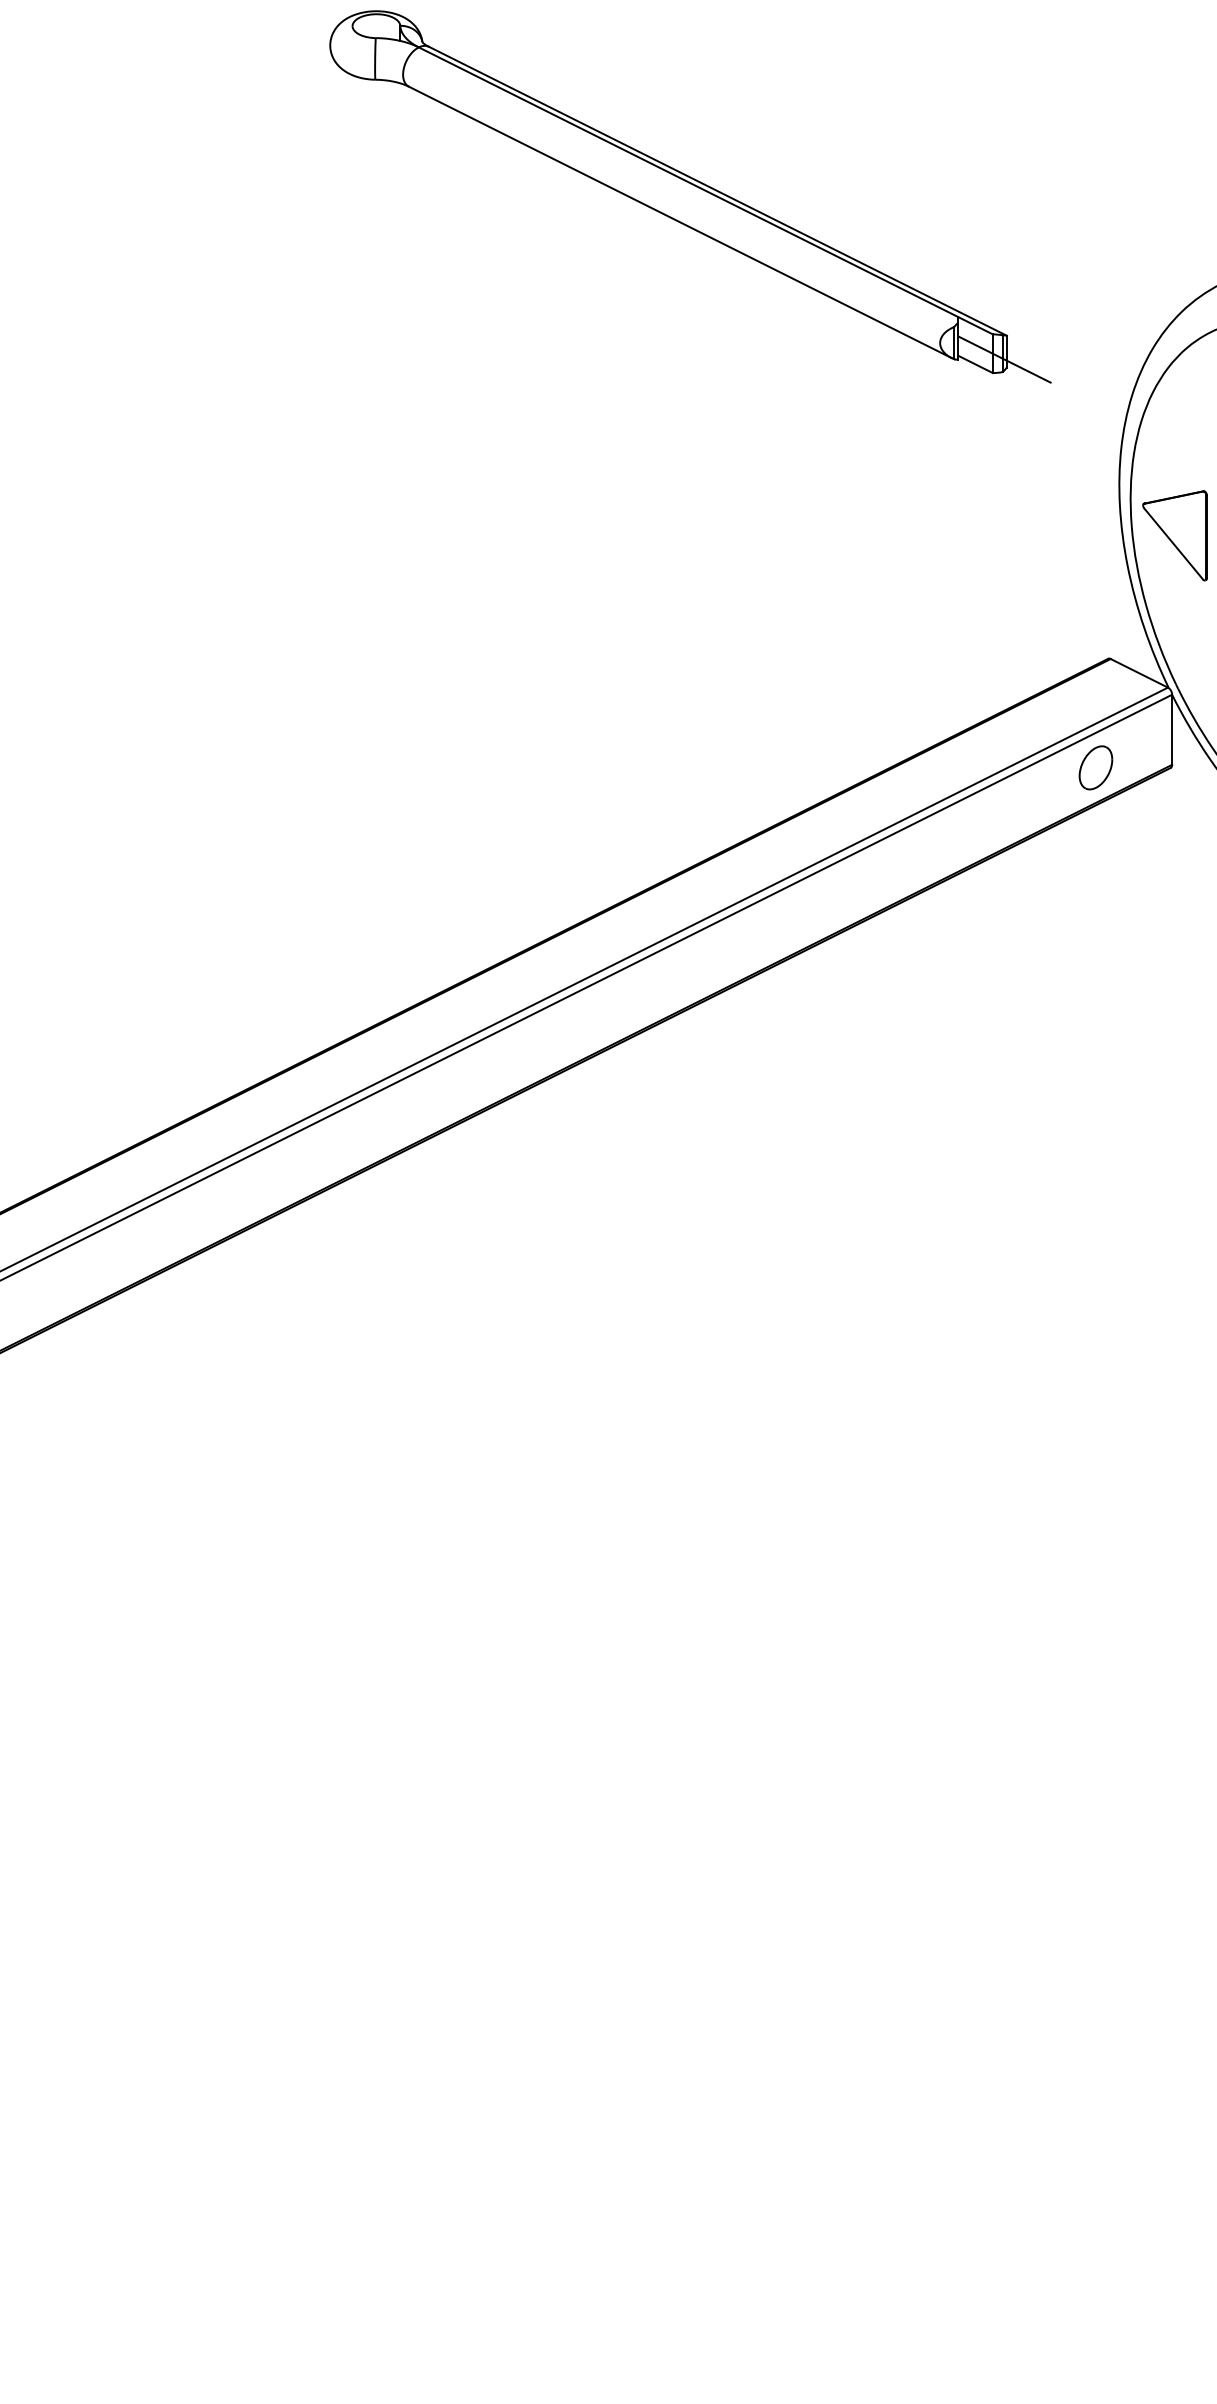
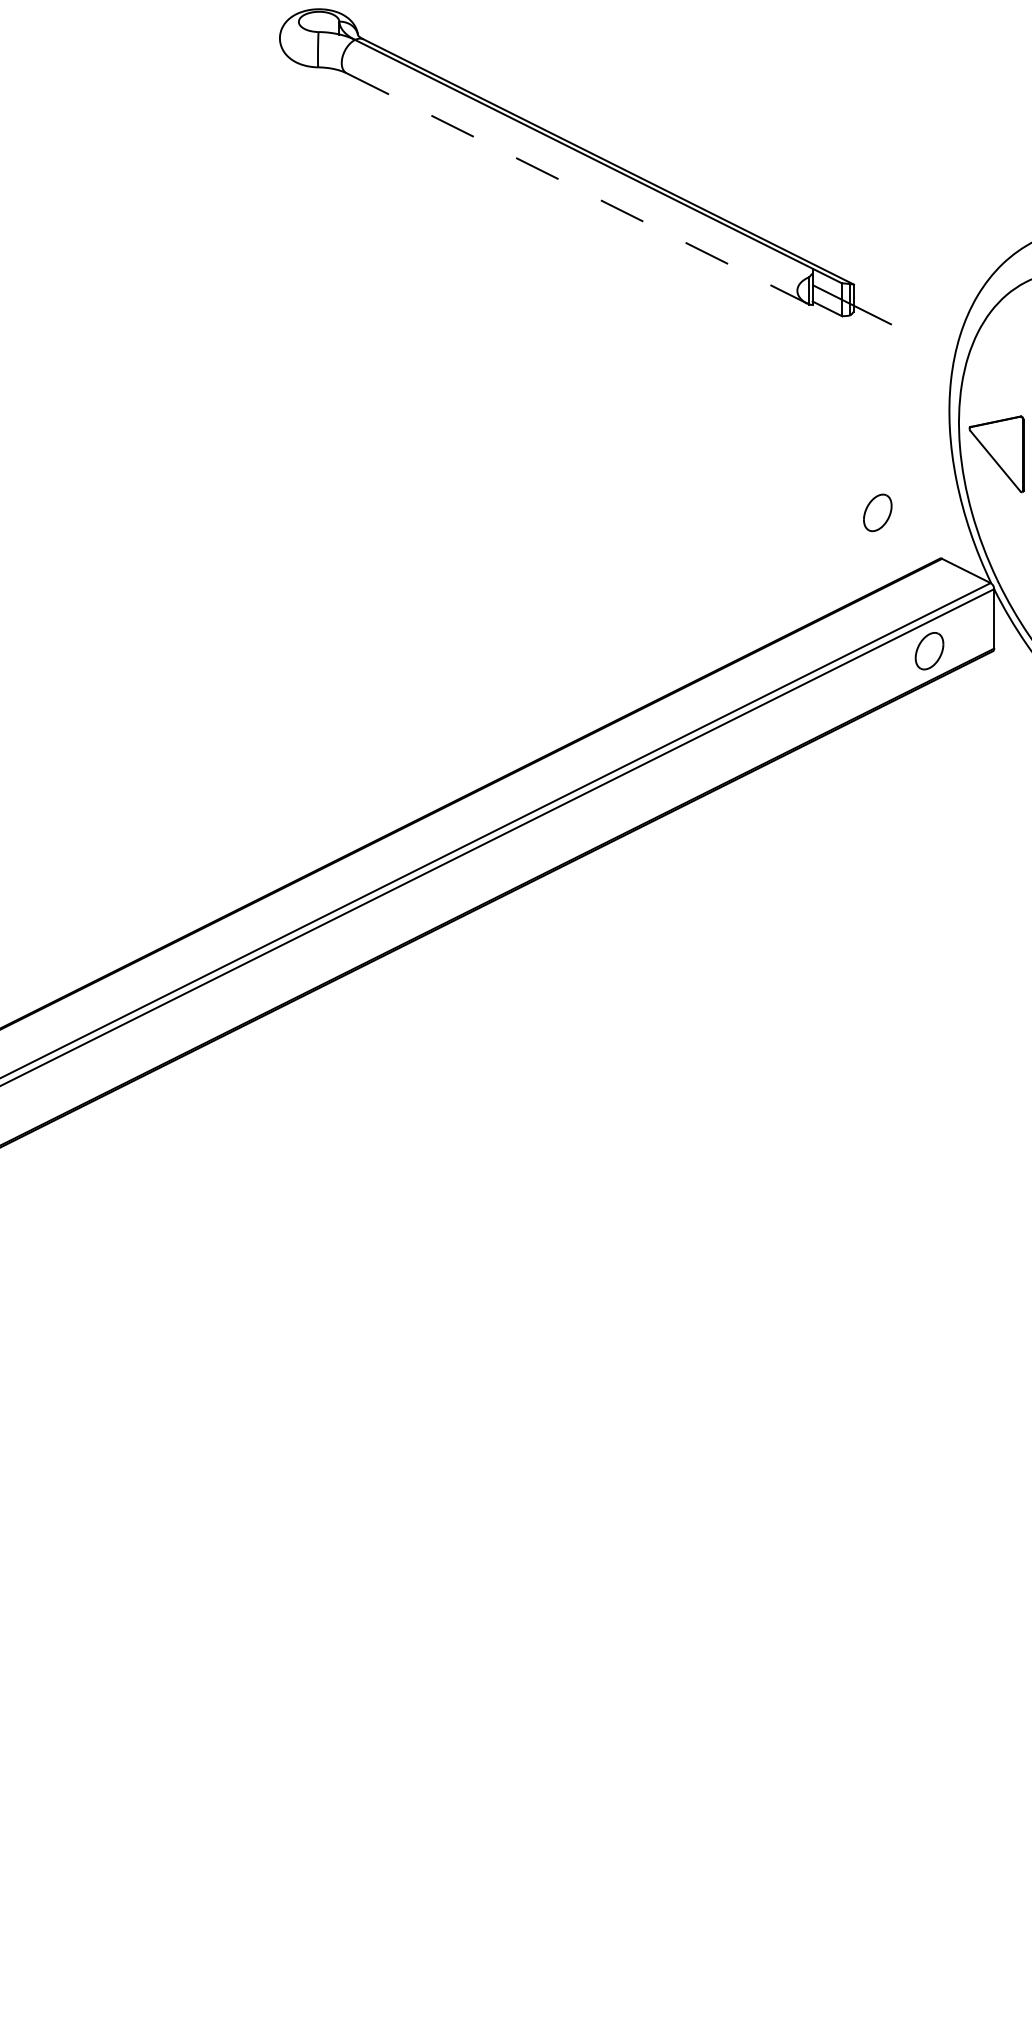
line: (680, 222) -> (577, 188), solid -> dashed
part: (1034, 604) -> (877, 512), added

